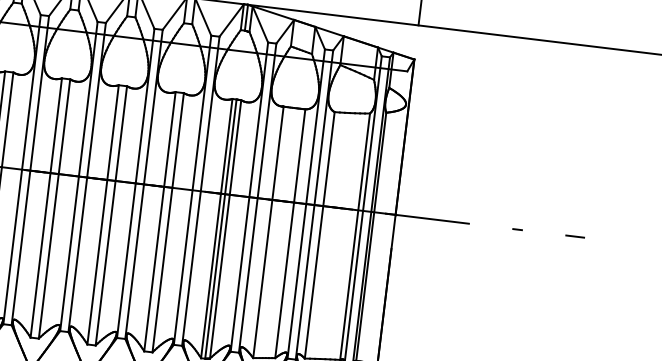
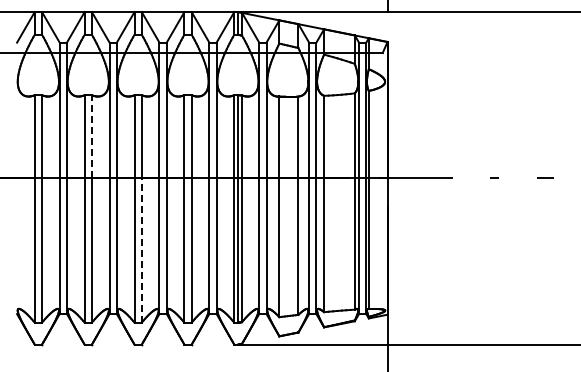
line: (64, 126) -> (91, 136), solid -> dashed
line: (105, 263) -> (141, 250), solid -> dashed

